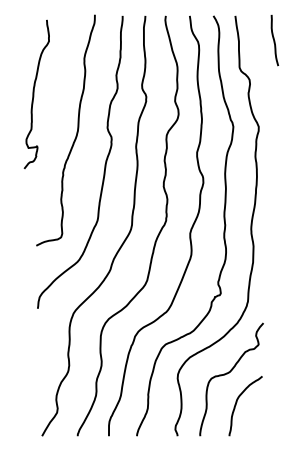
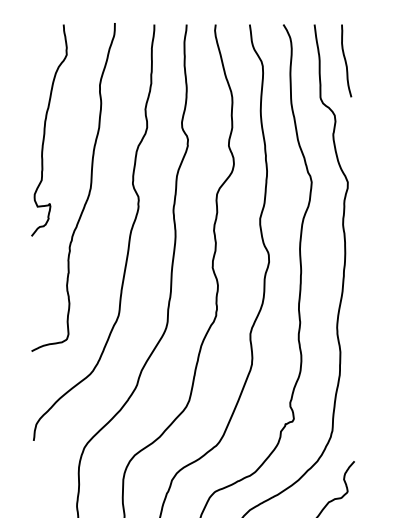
curve: (274, 40) -> (346, 60), moved
curve: (34, 94) -> (46, 130), moved

